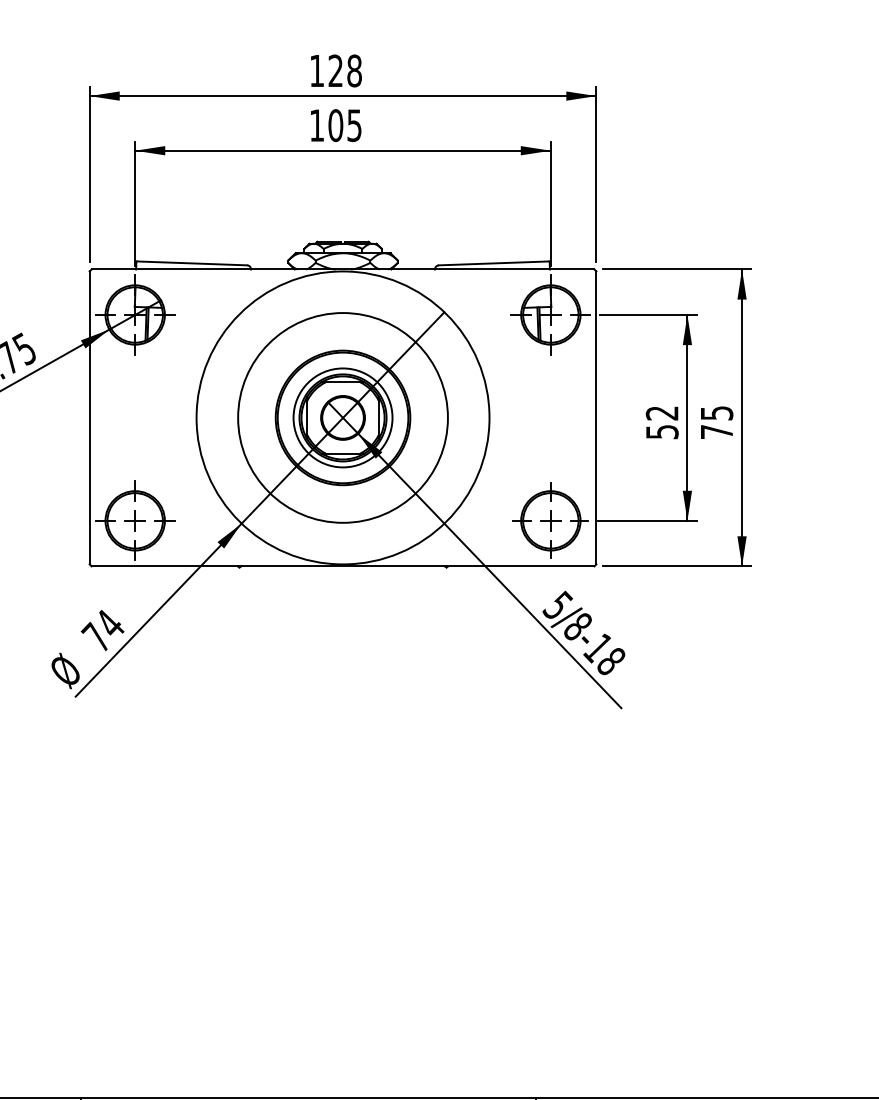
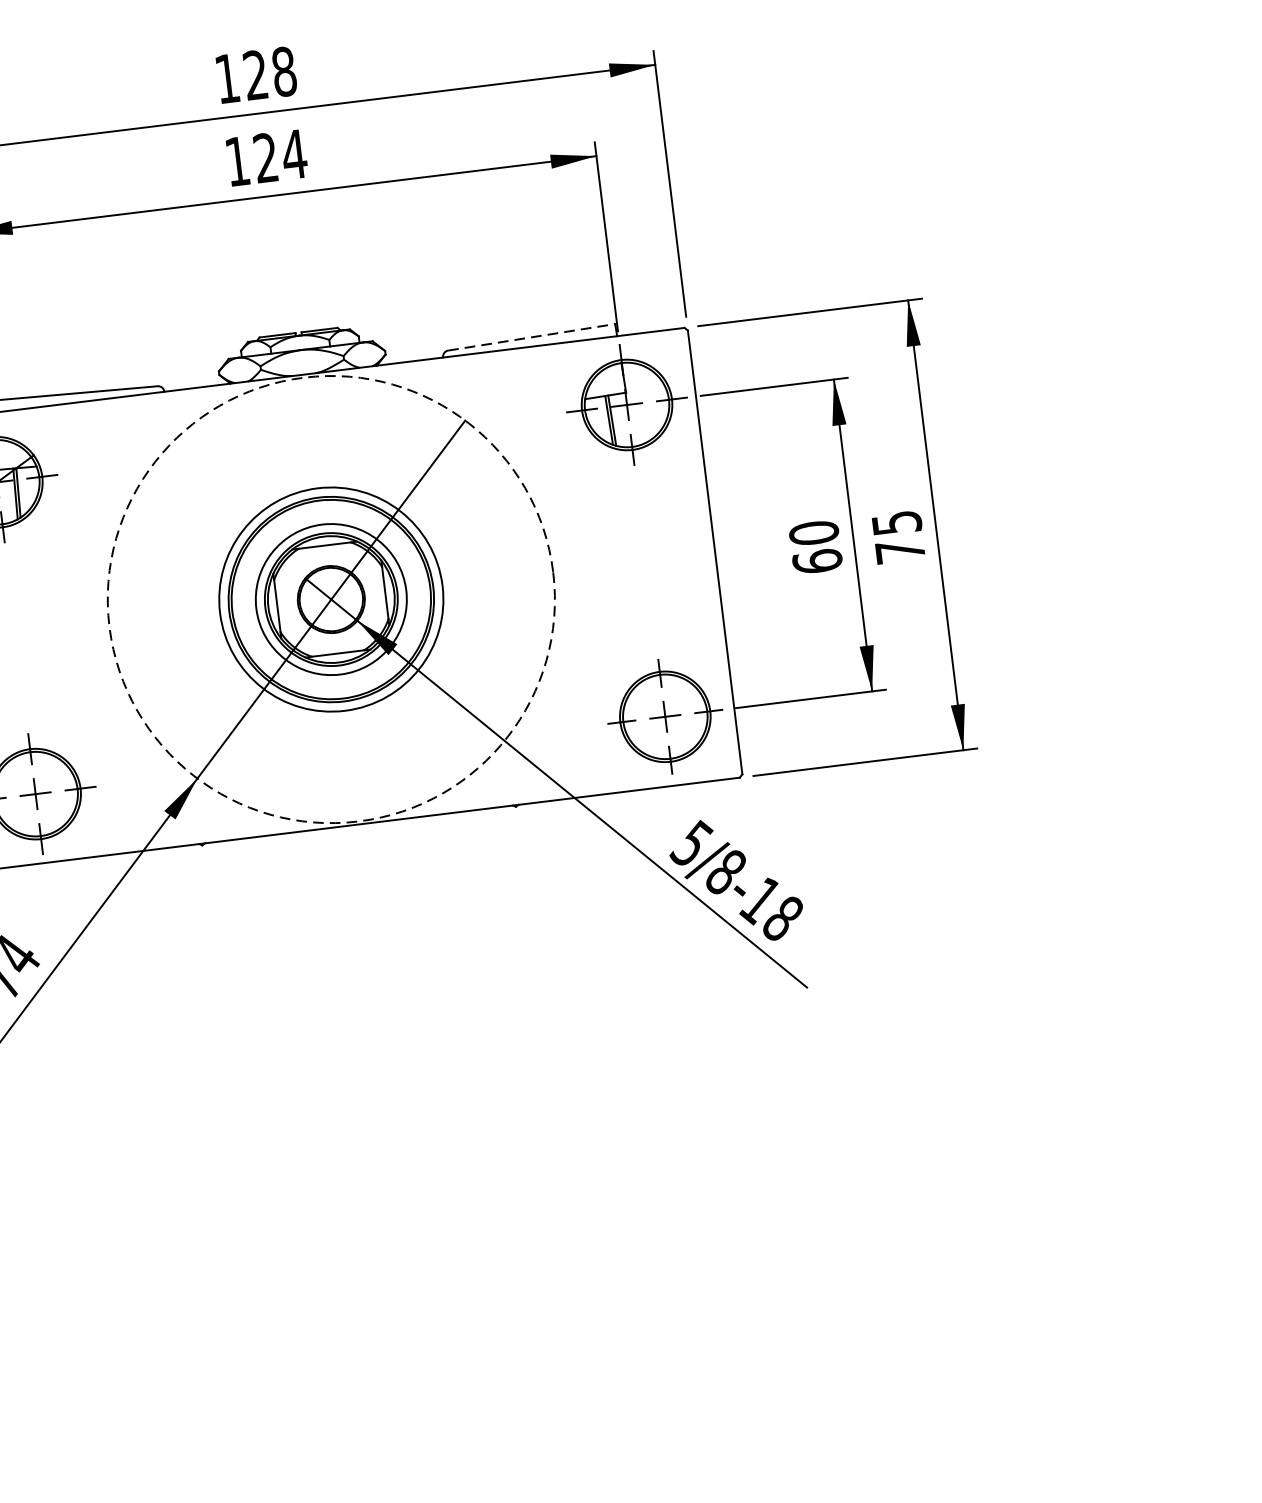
text: (345, 125) -> (280, 156), 105 -> 124
line: (494, 263) -> (532, 337), solid -> dashed
circle: (342, 417) -> (330, 599), size x0.7
circle: (342, 417) -> (330, 599), solid -> dashed
text: (661, 422) -> (814, 547), 52 -> 60

